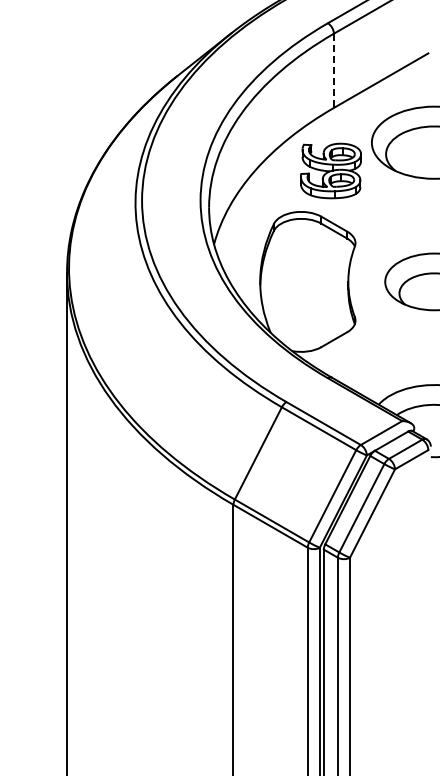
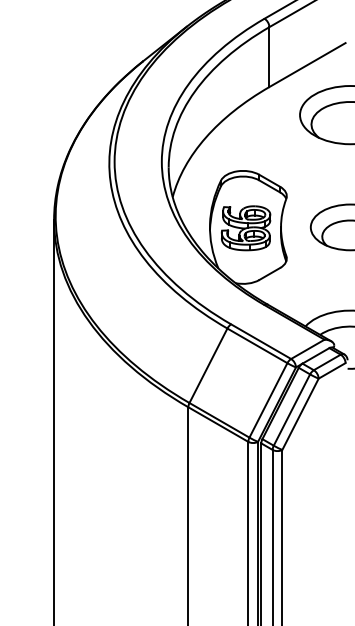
line: (333, 71) -> (269, 57), dashed -> solid
part: (330, 170) -> (245, 227), moved

